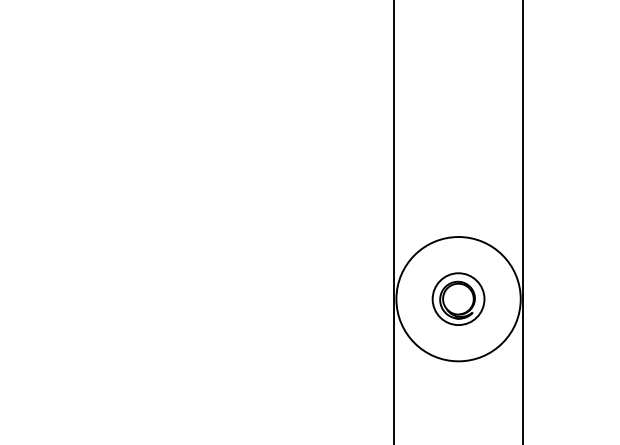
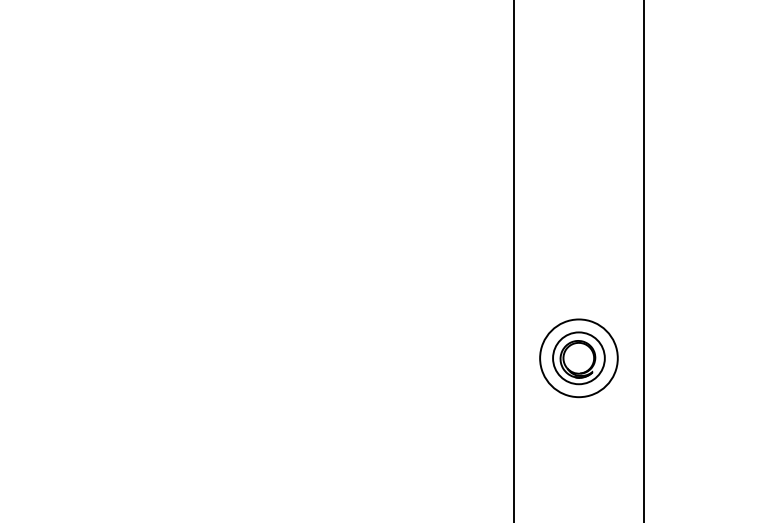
circle: (458, 299) -> (578, 358), size x0.62

